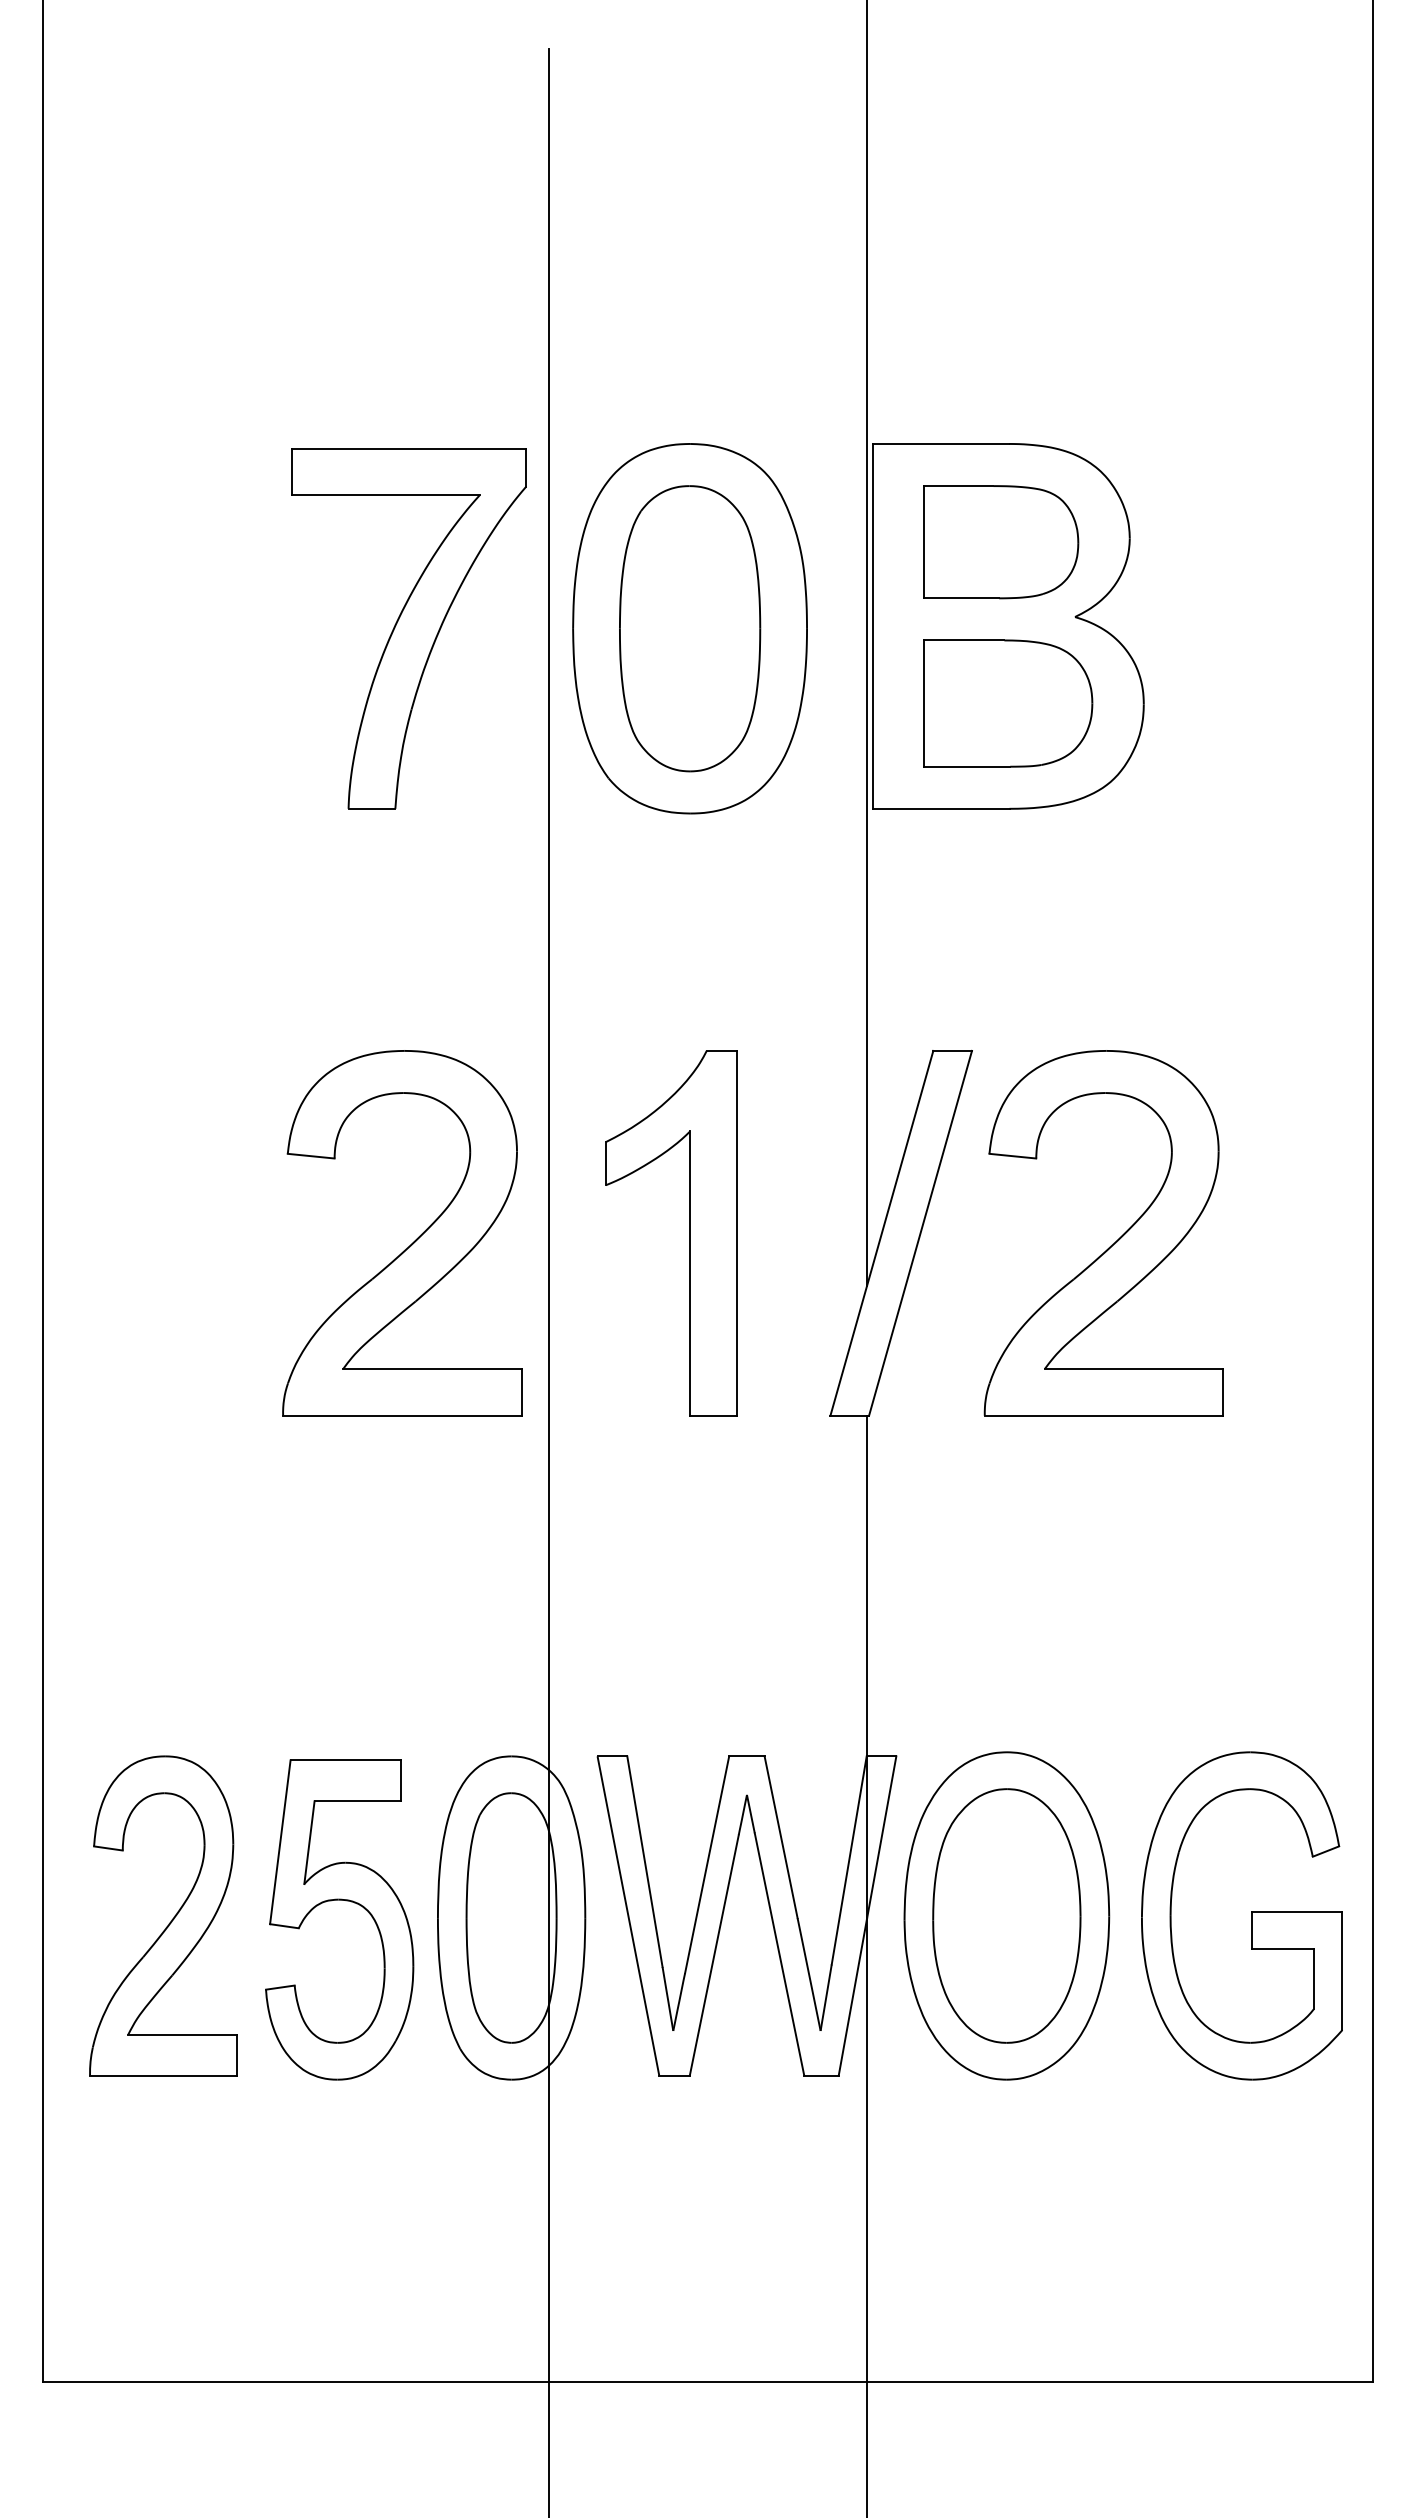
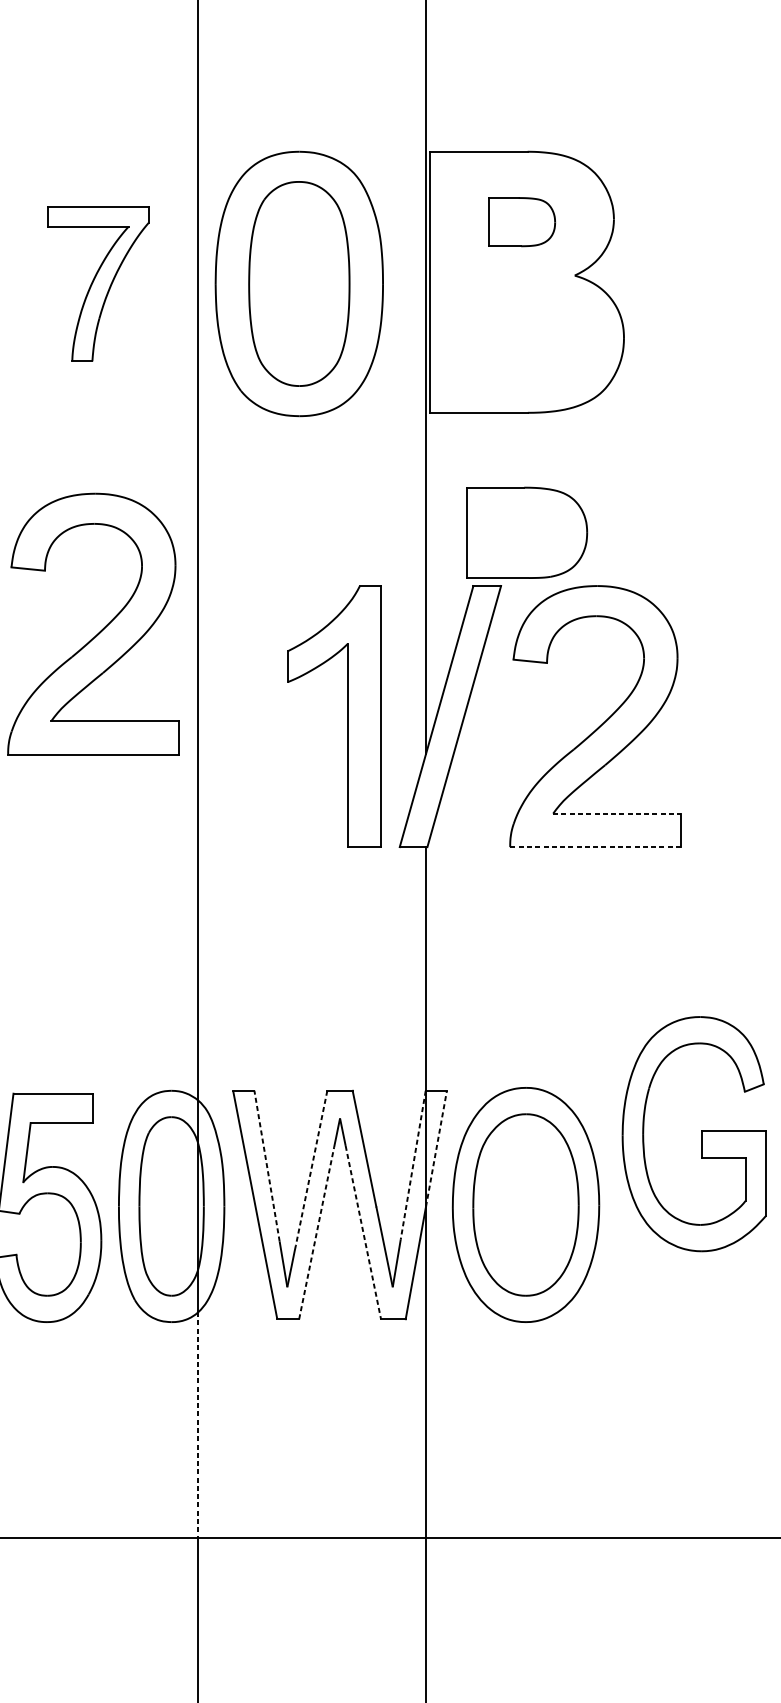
part: (1001, 542) -> (522, 222), size x0.6
part: (408, 628) -> (97, 283), size x0.6
part: (1008, 703) -> (527, 532), moved
part: (689, 1233) -> (347, 716), moved
part: (412, 1242) -> (100, 630), moved
line: (1134, 1369) -> (617, 813), solid -> dashed
line: (1103, 1415) -> (595, 846), solid -> dashed
line: (881, 1837) -> (436, 1148), solid -> dashed
line: (849, 1860) -> (413, 1165), solid -> dashed
line: (644, 1861) -> (266, 1166), solid -> dashed
line: (707, 1864) -> (311, 1168), solid -> dashed
part: (1251, 1915) -> (701, 1133), moved
line: (779, 1954) -> (363, 1232), solid -> dashed
line: (714, 1955) -> (316, 1233), solid -> dashed
line: (548, 2223) -> (198, 1425), solid -> dashed

